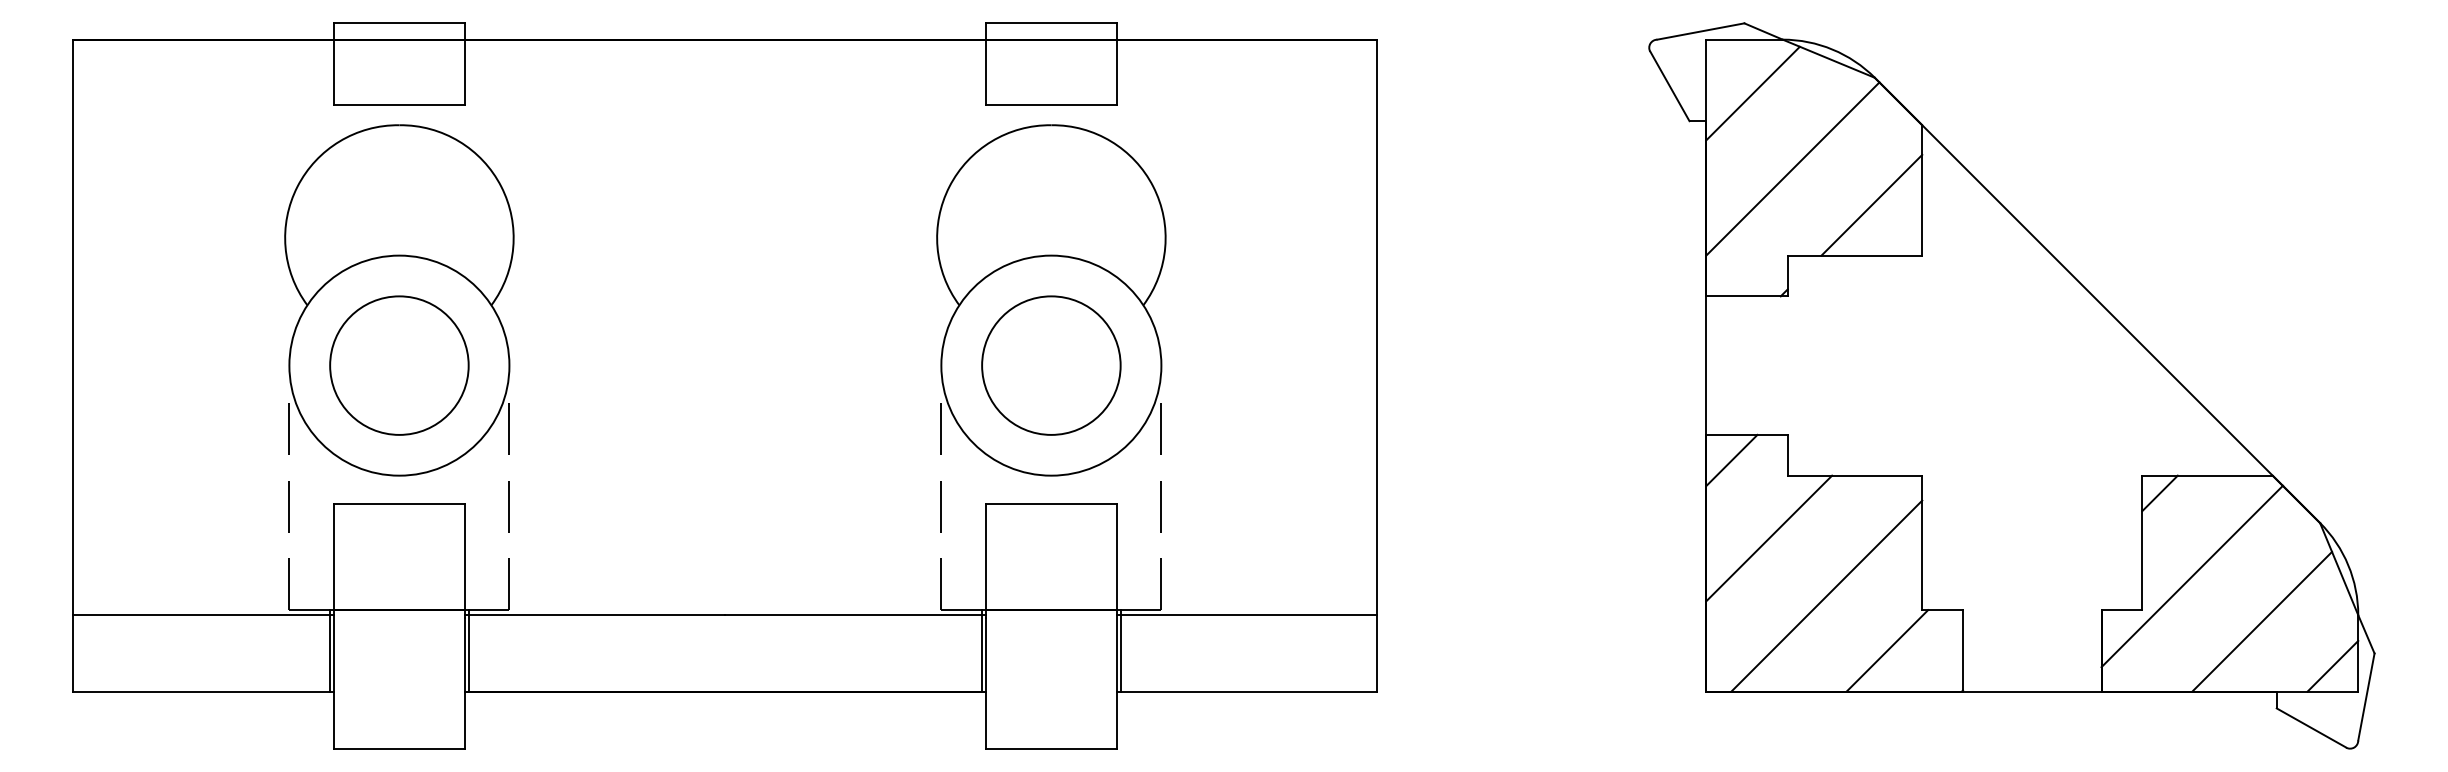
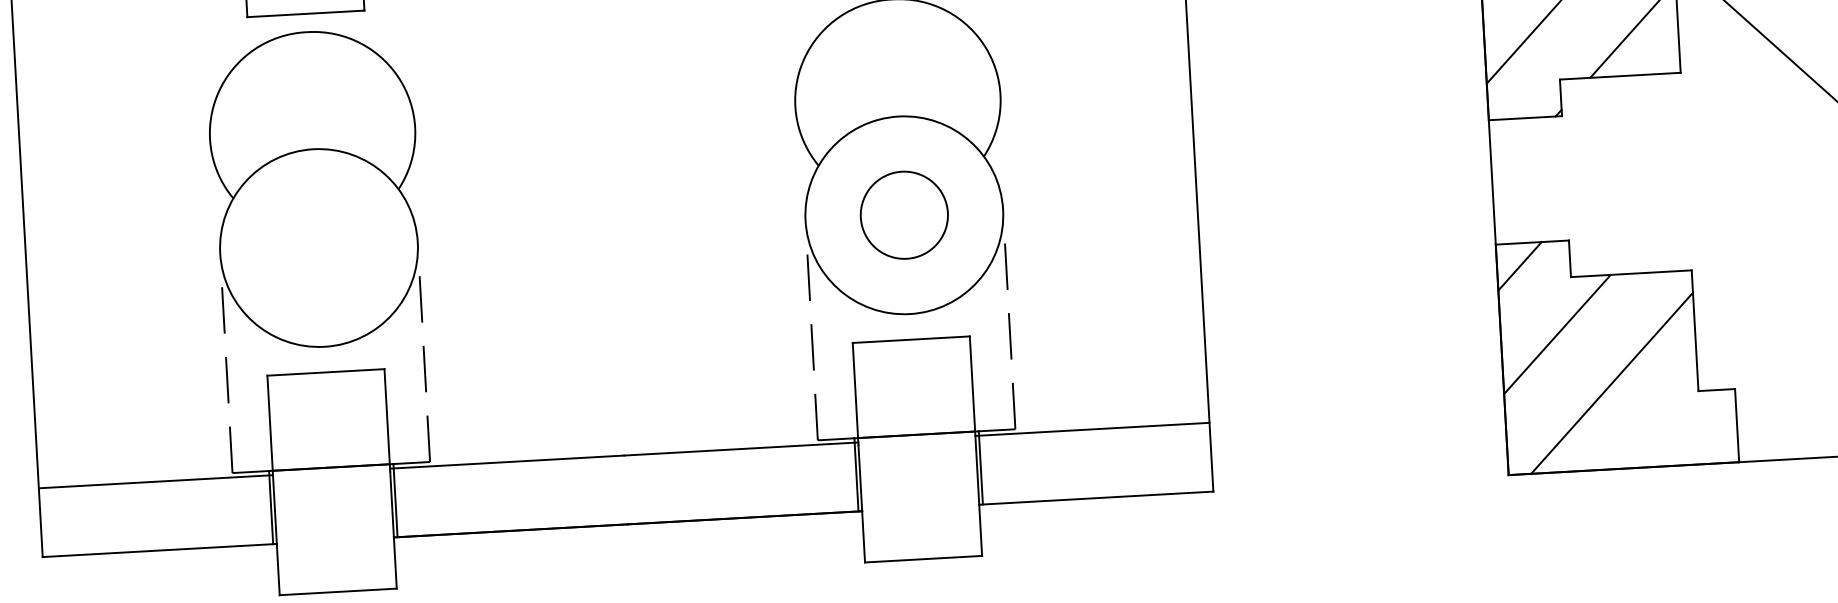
circle: (399, 365) -> (319, 247), removed
circle: (1051, 365) -> (904, 215), size x0.7
line: (1887, 650) -> (1669, 429), removed

